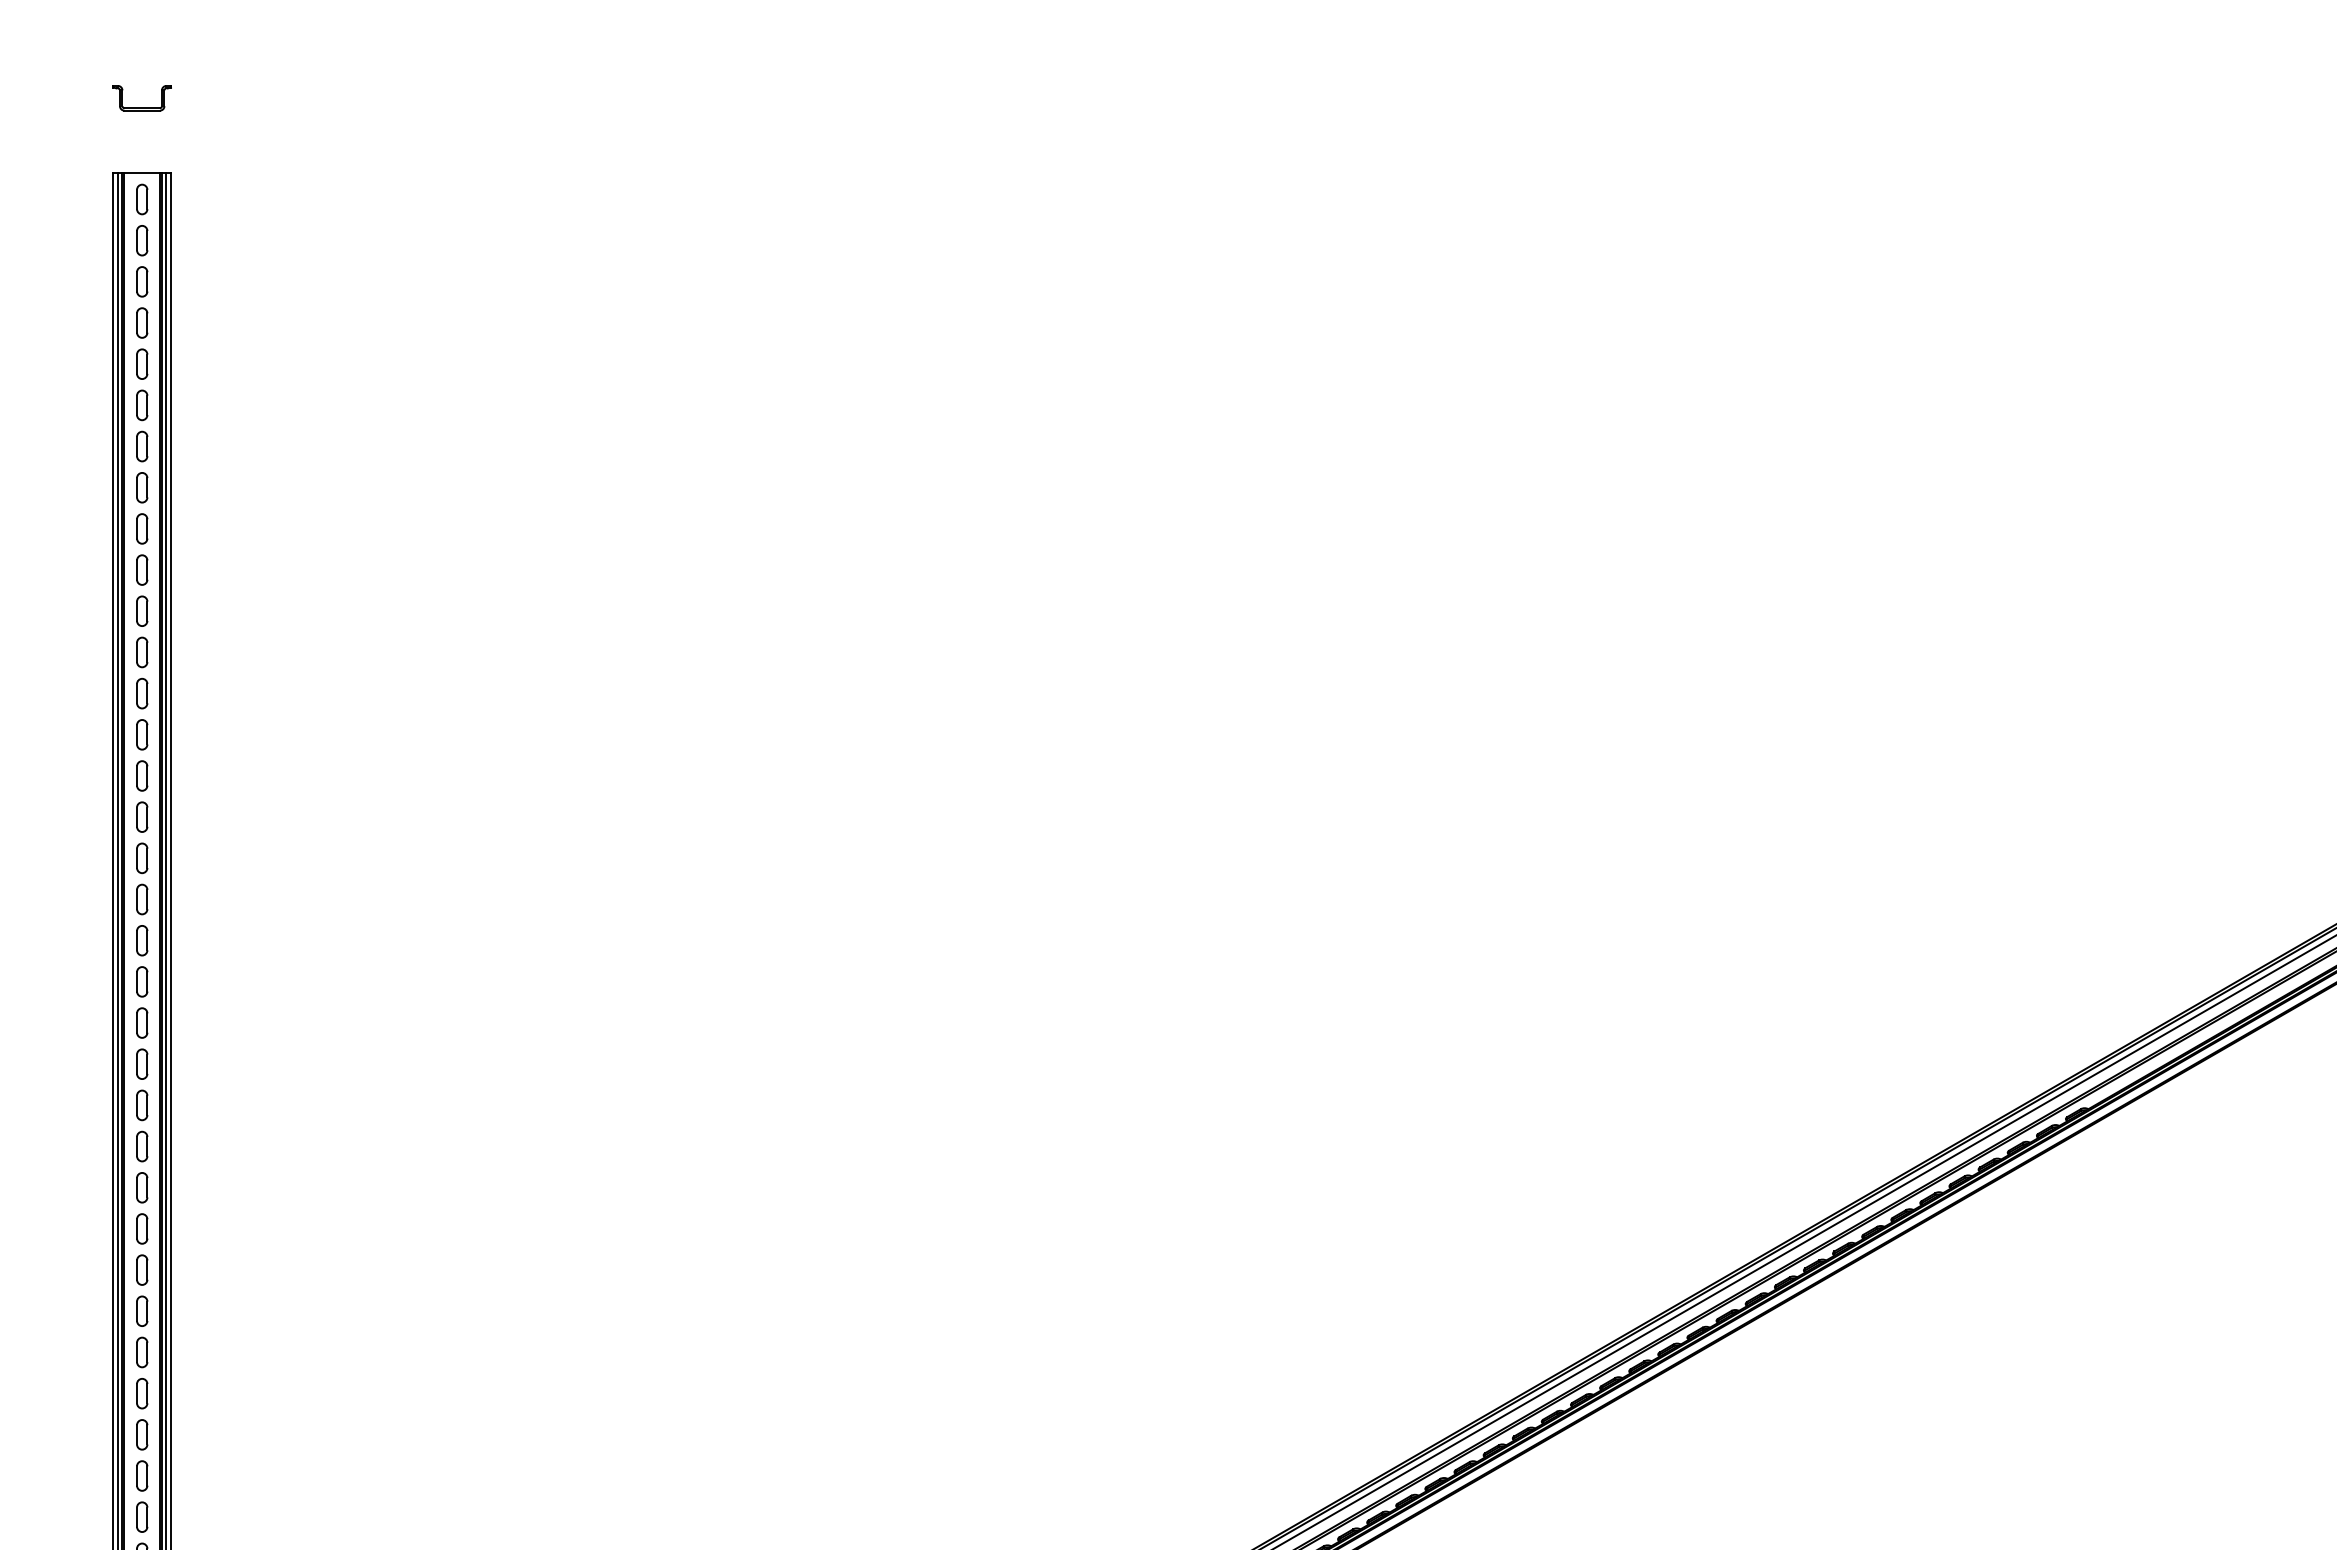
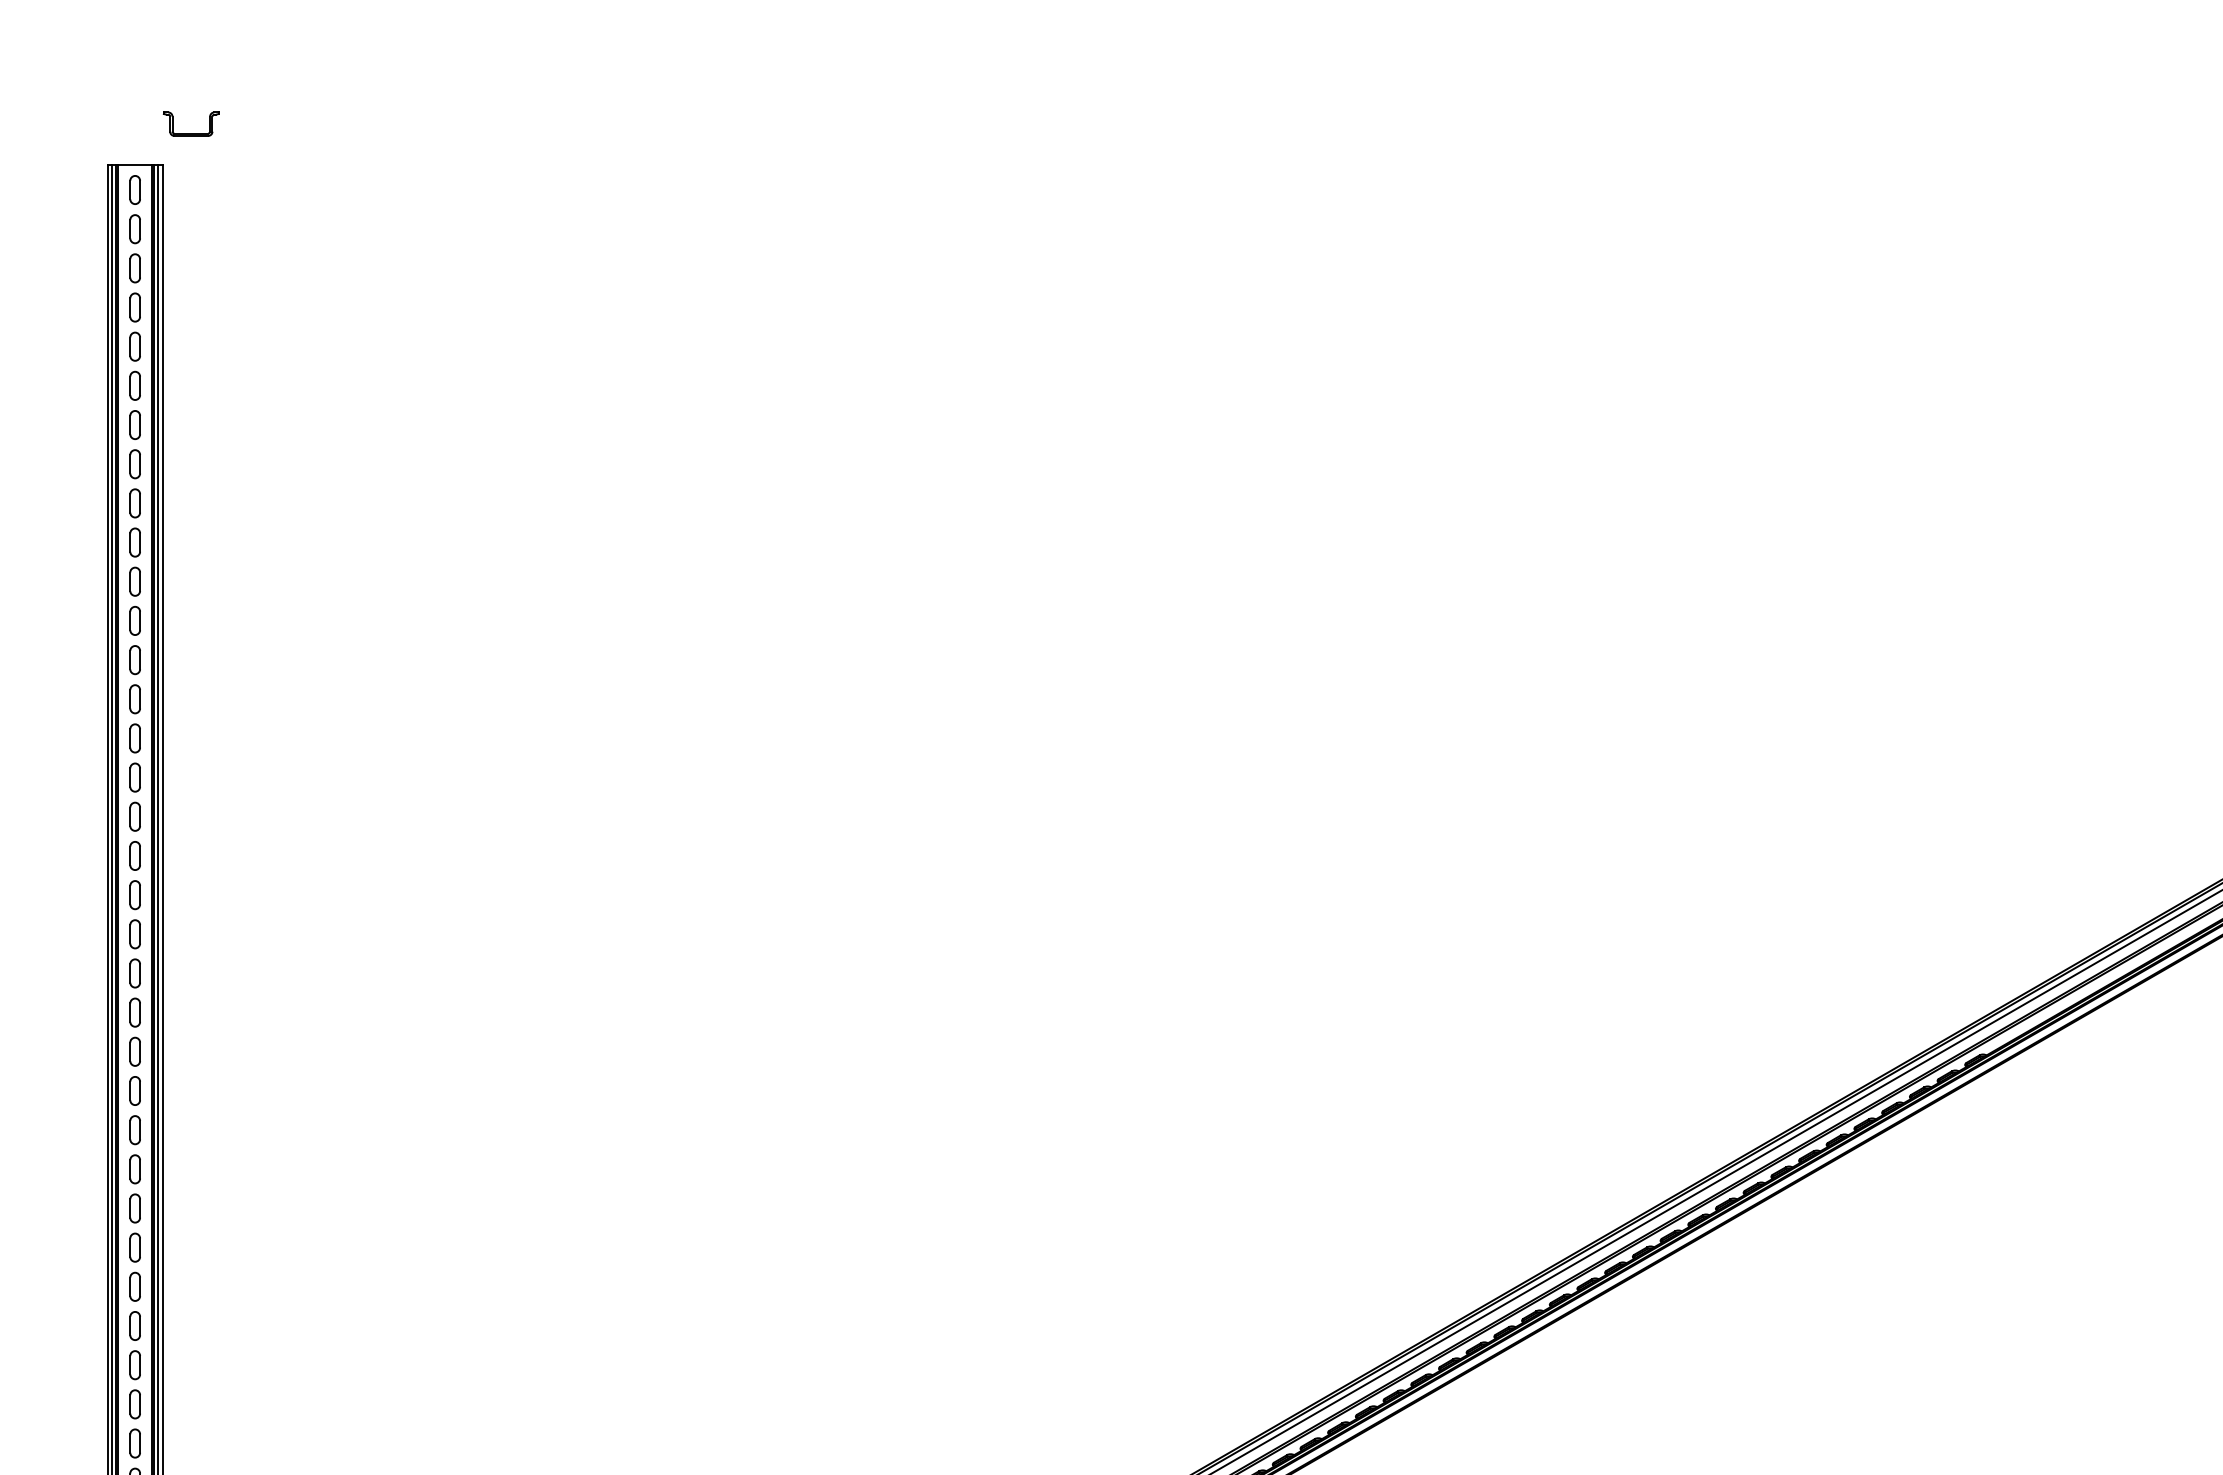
part: (141, 107) -> (190, 132), moved

